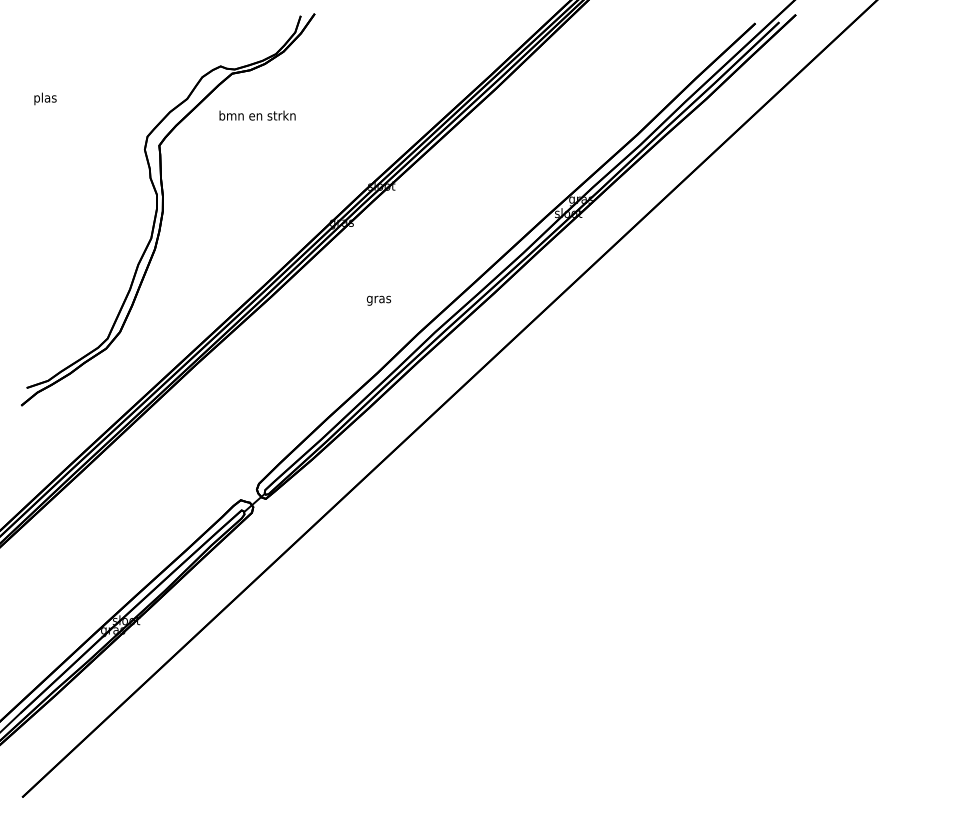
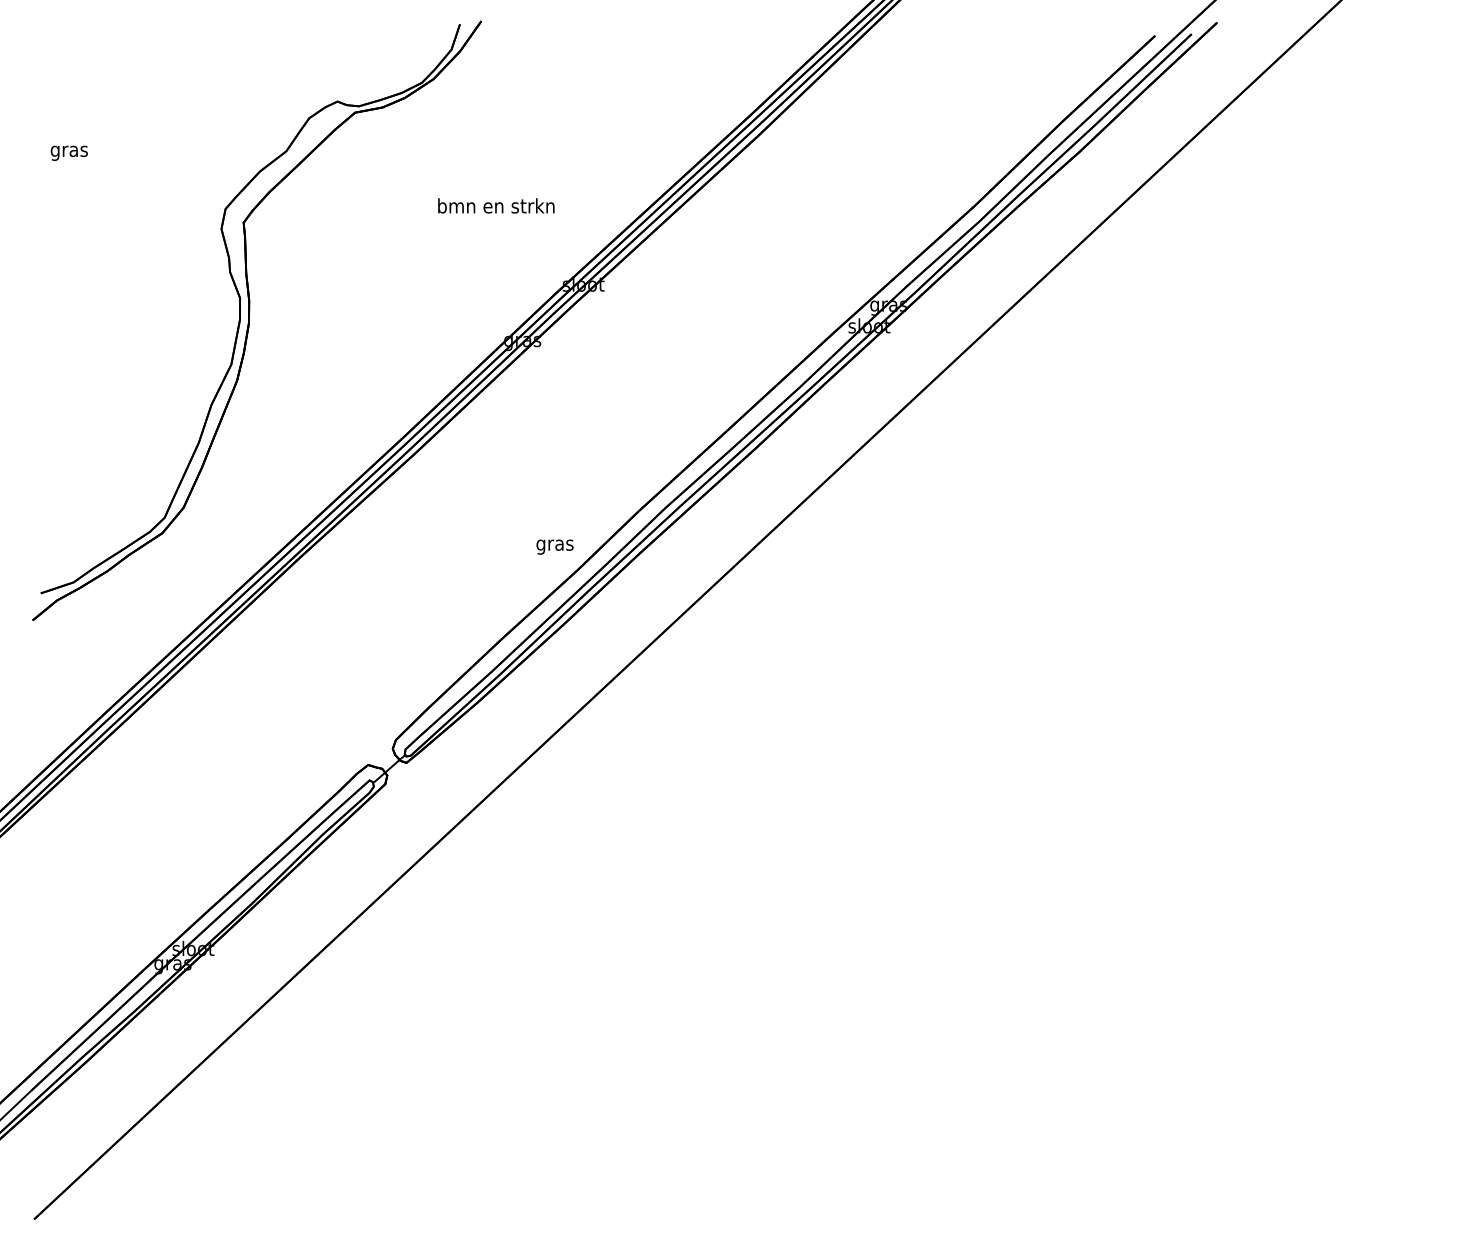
text: (45, 98) -> (69, 150), plas -> gras
text: (257, 115) -> (496, 205), moved
text: (378, 300) -> (554, 546), moved

